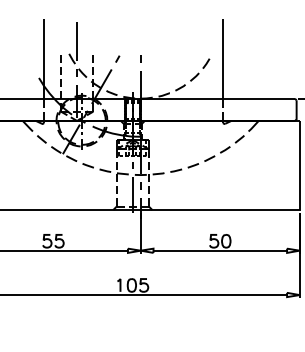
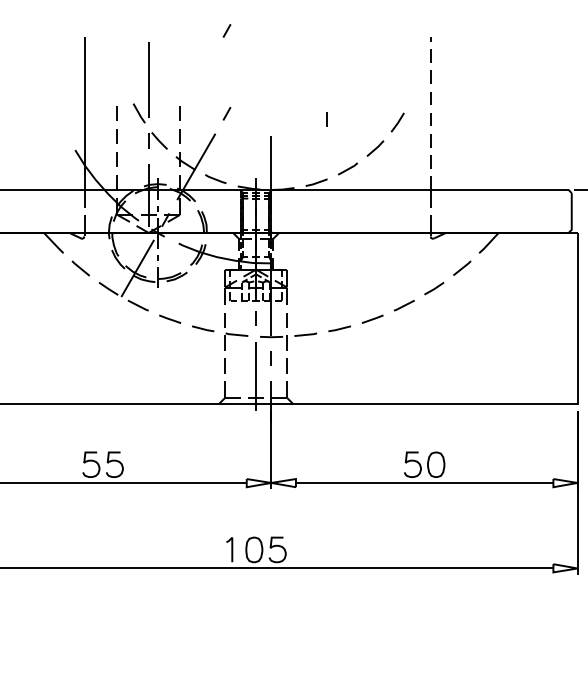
line: (117, 15) -> (226, 29), added
line: (140, 58) -> (326, 118), moved
line: (223, 58) -> (430, 112), solid -> dashed

